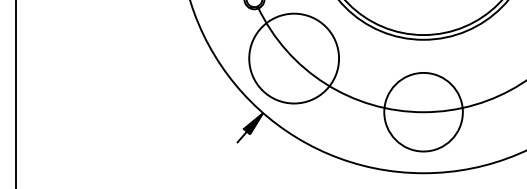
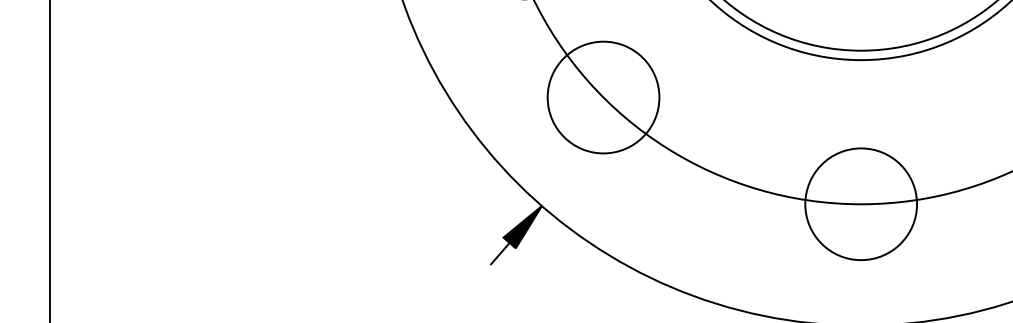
circle: (294, 58) -> (604, 97), size x0.62
circle: (423, 112) -> (861, 204), size x0.71

